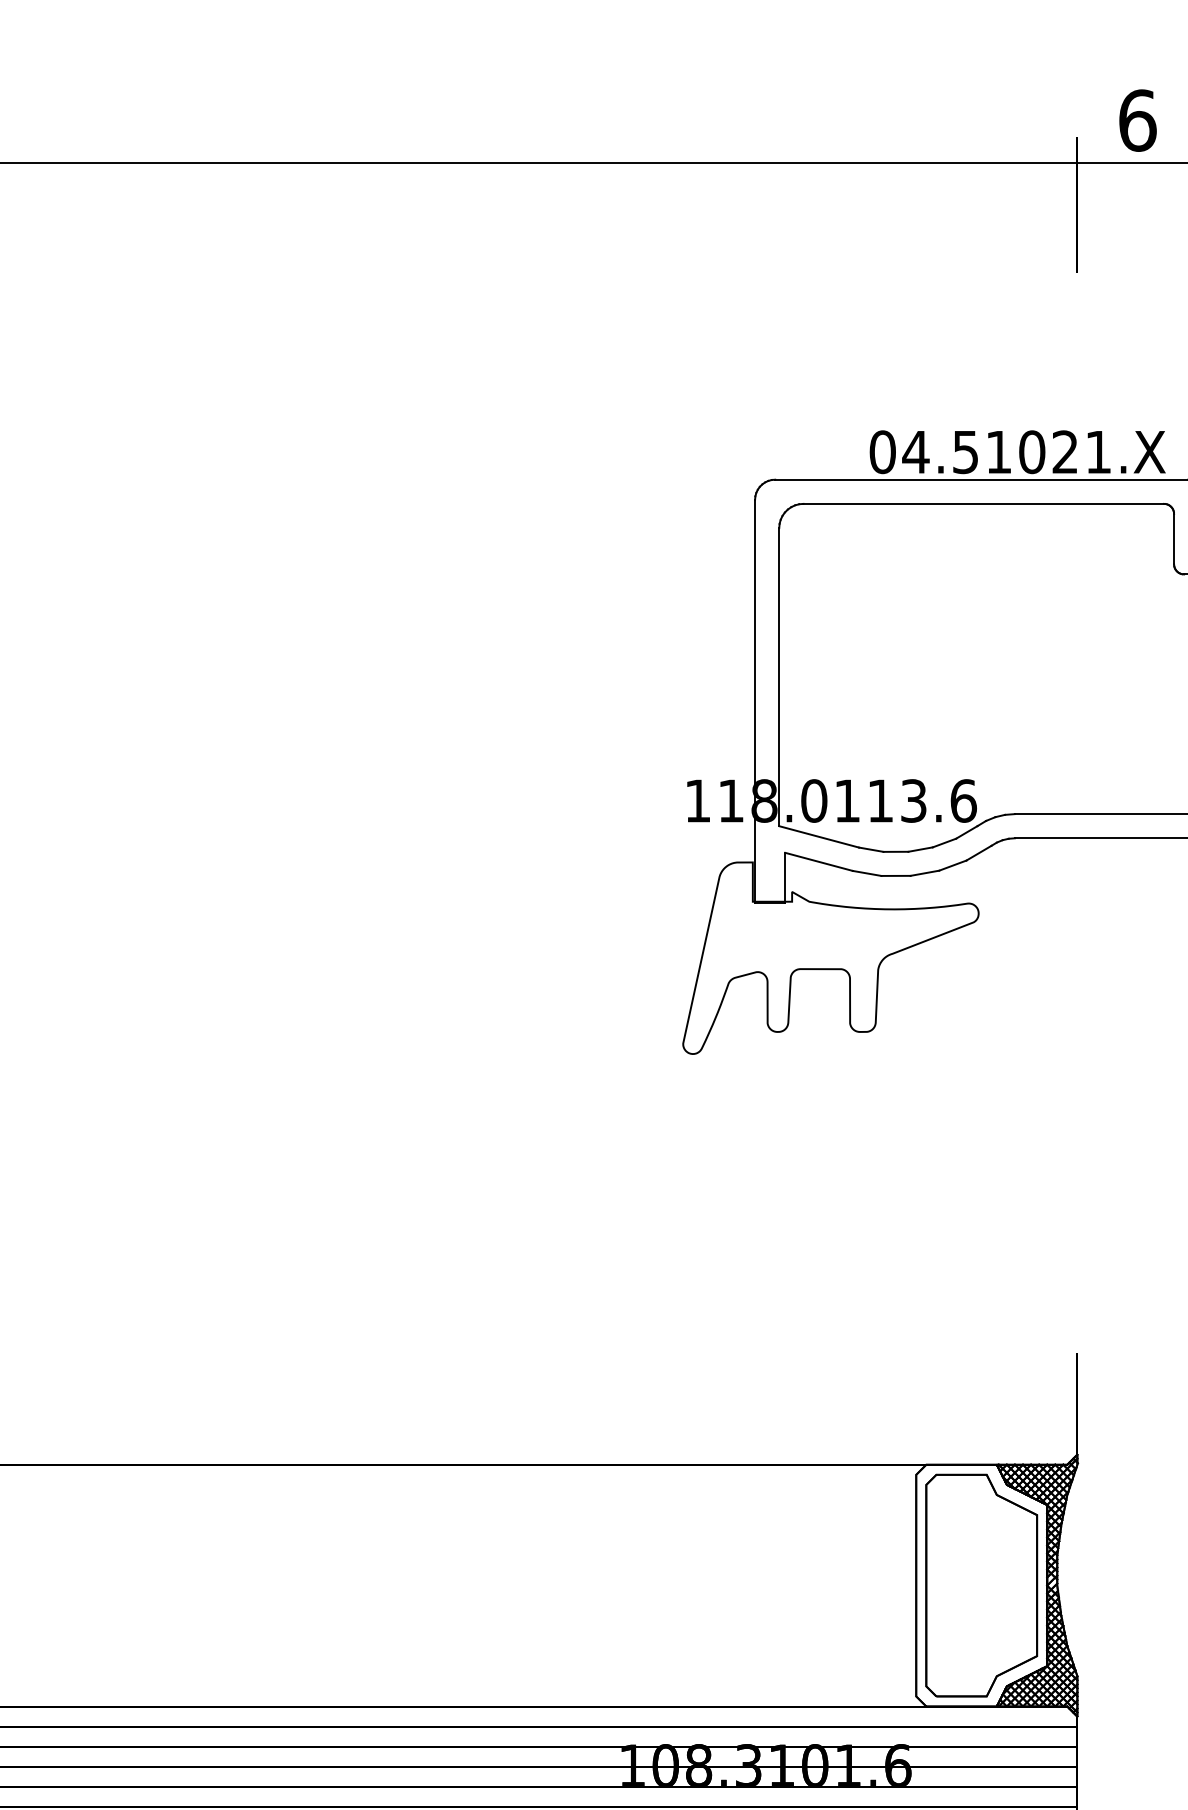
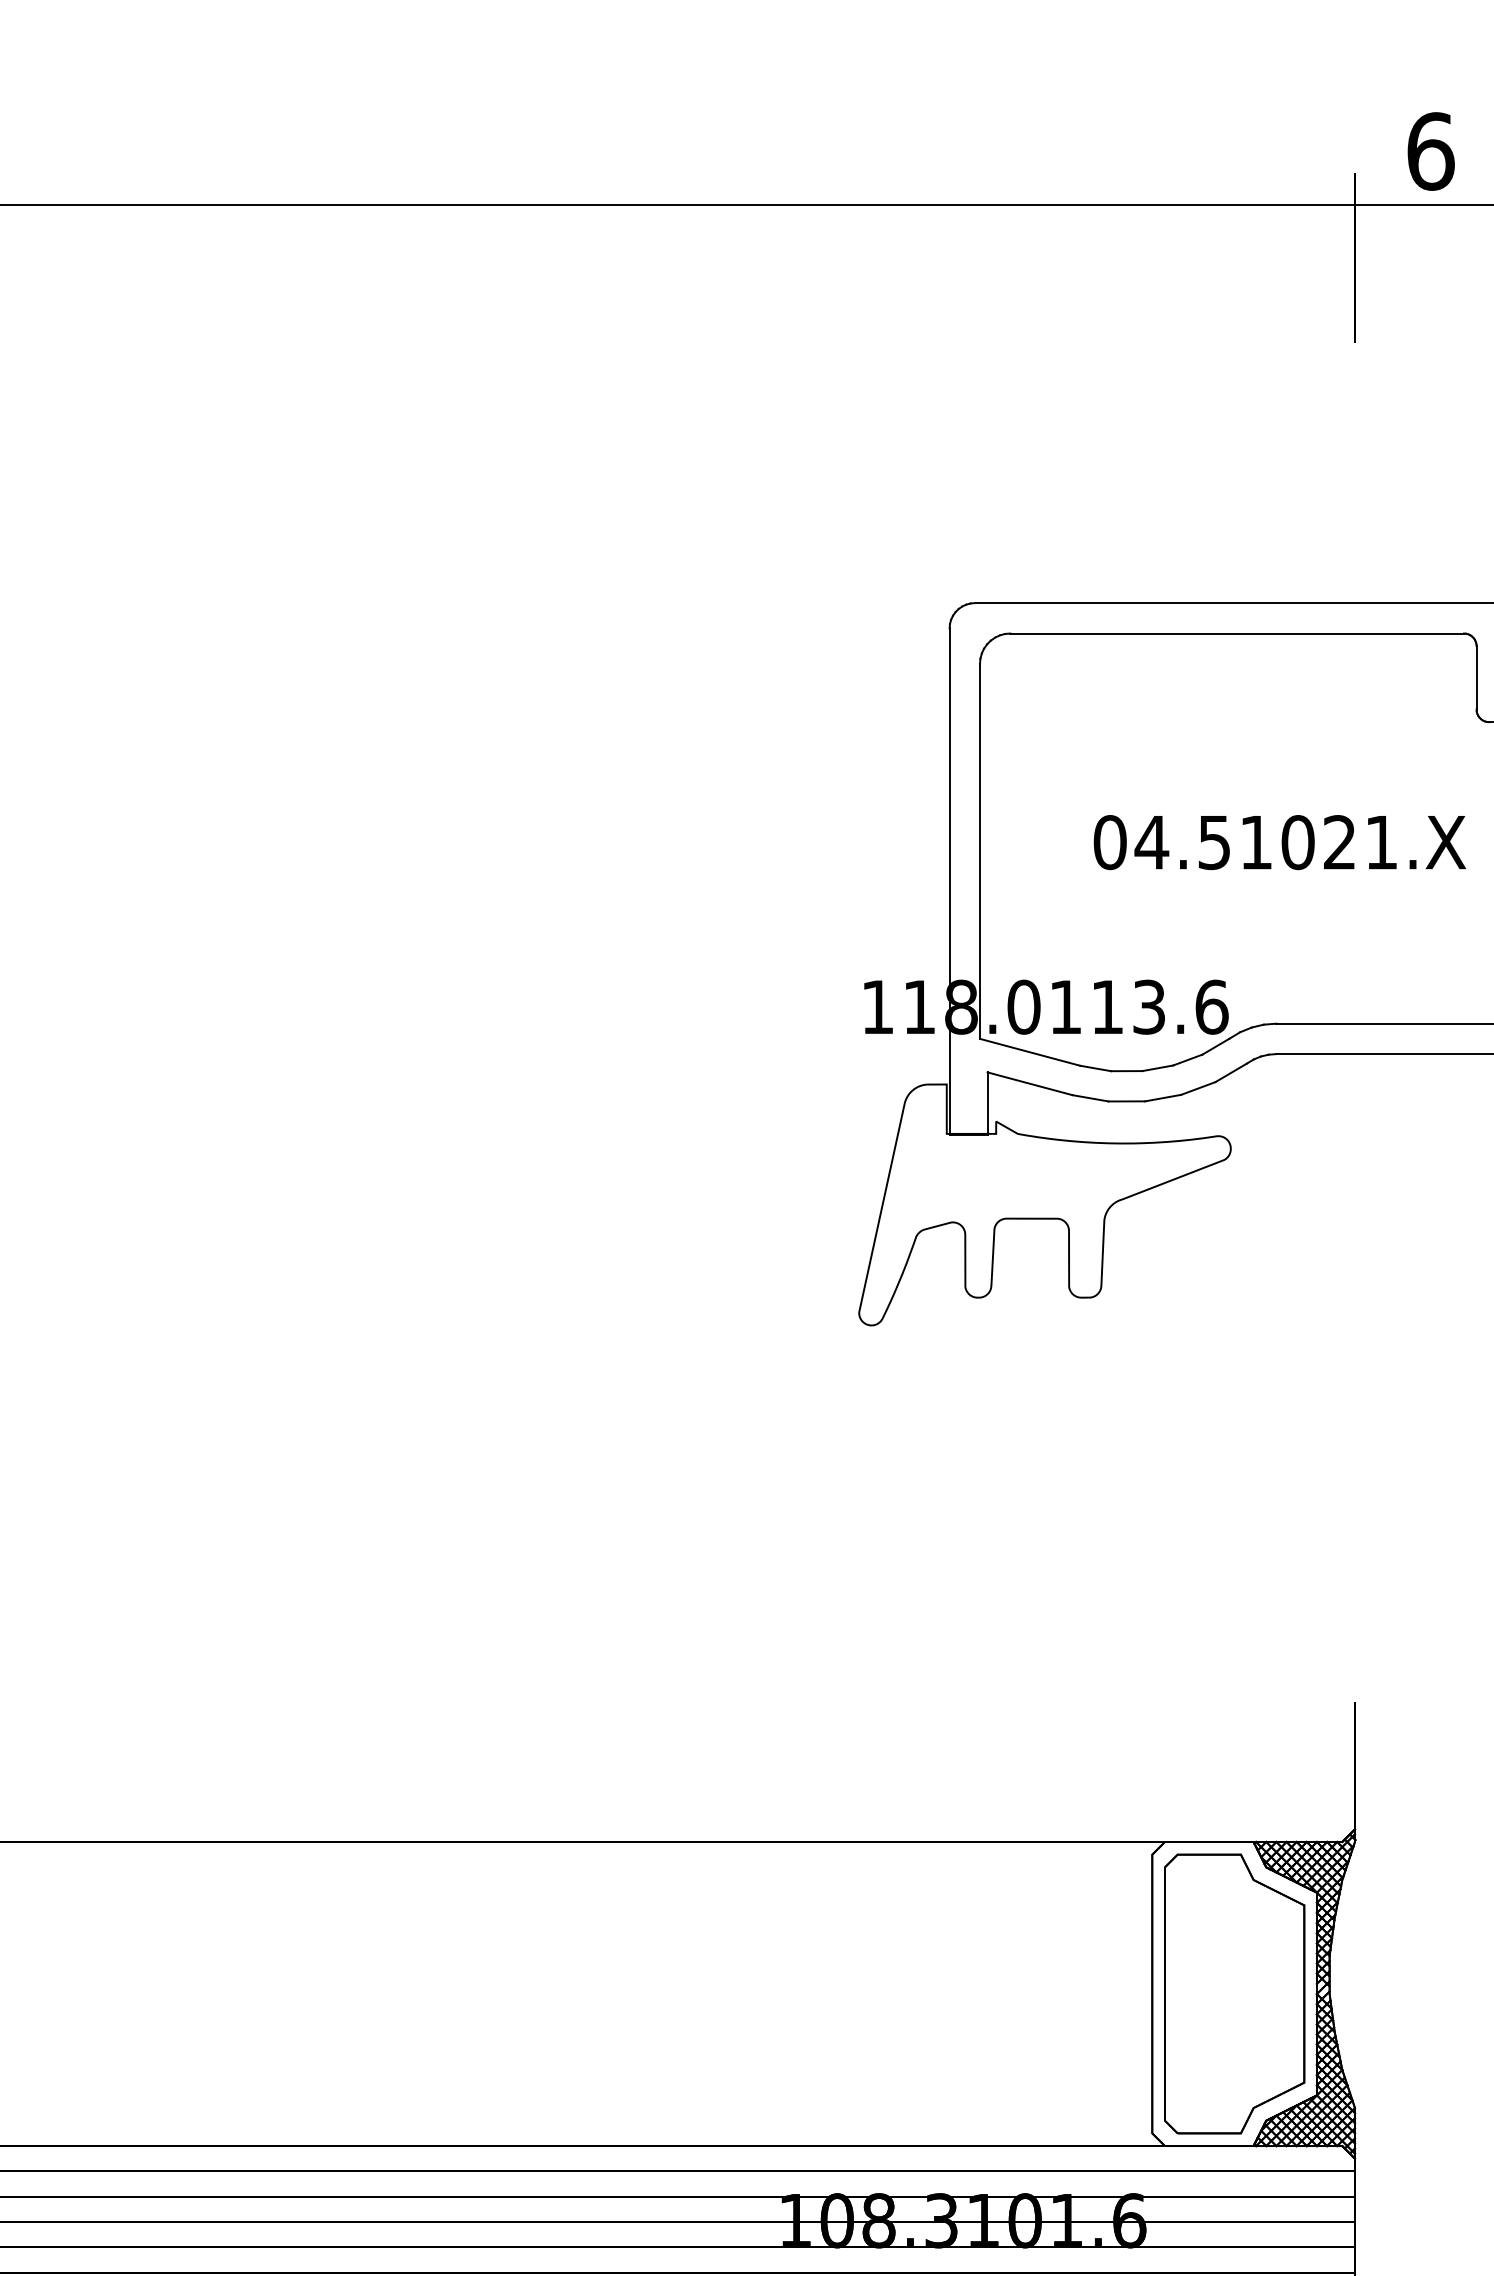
text: (1017, 452) -> (1279, 842), moved

